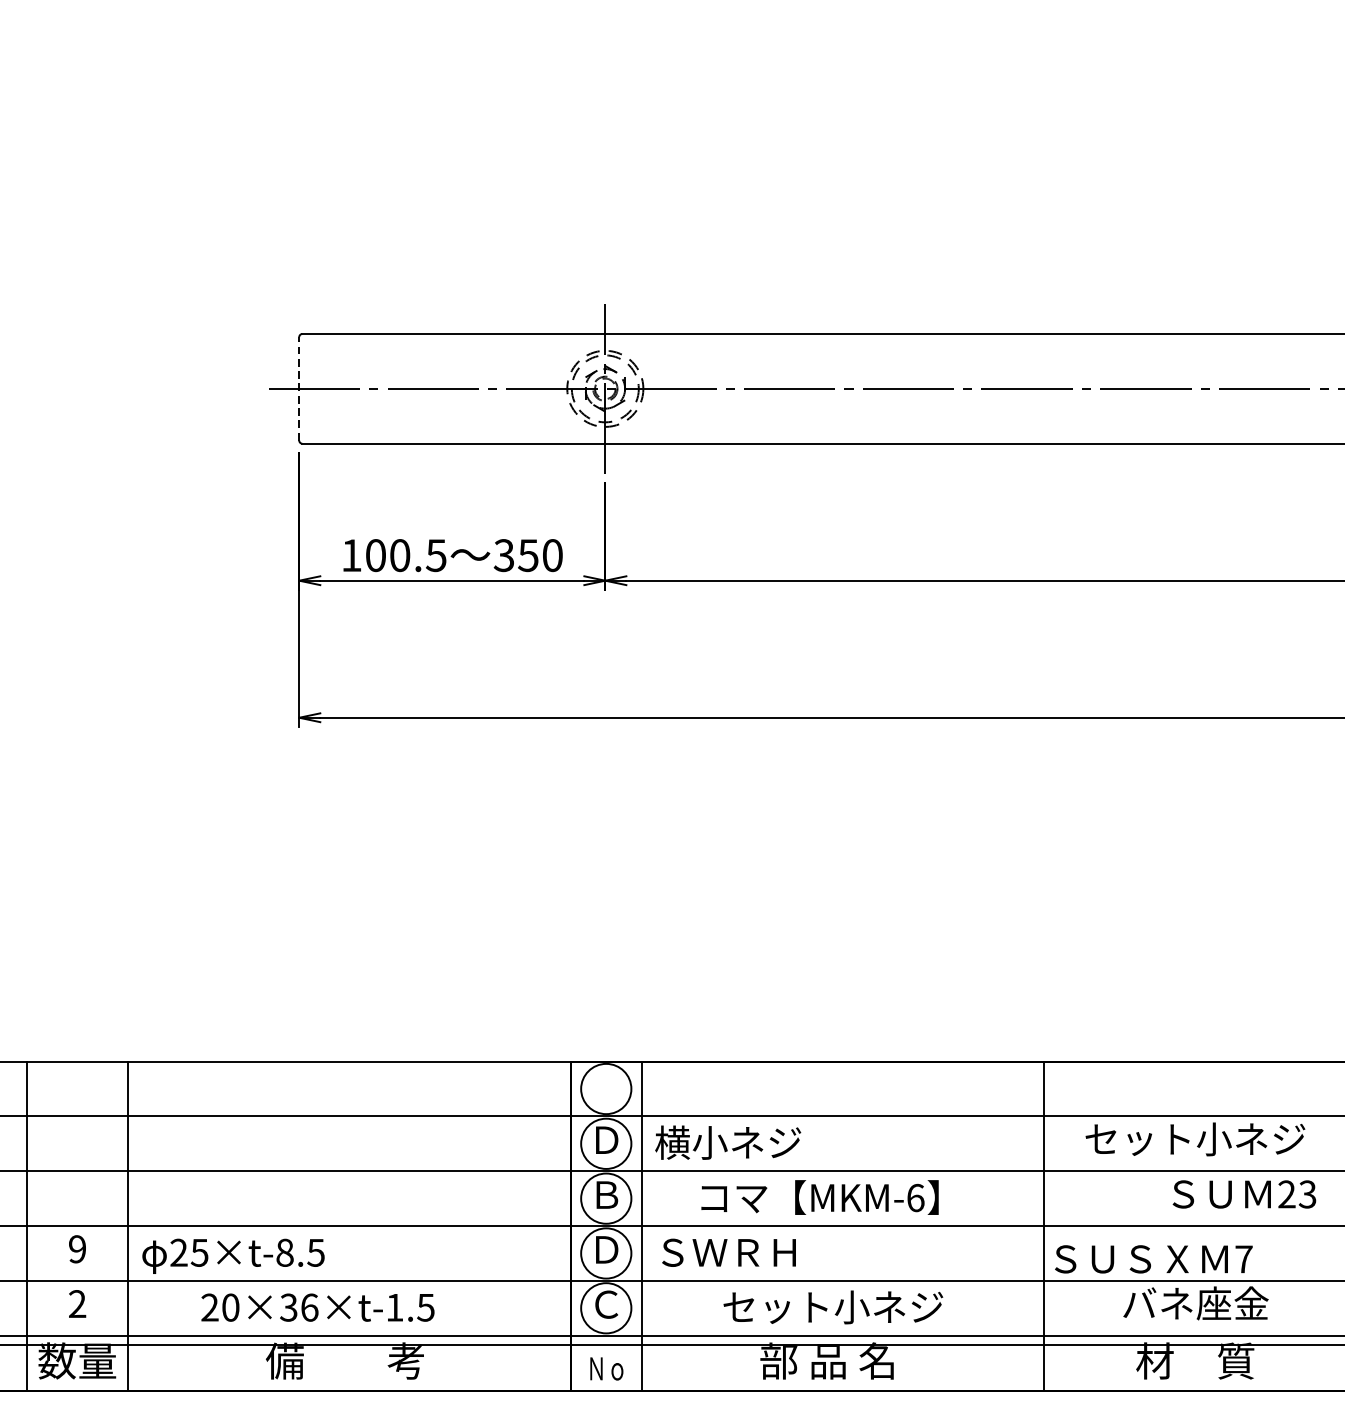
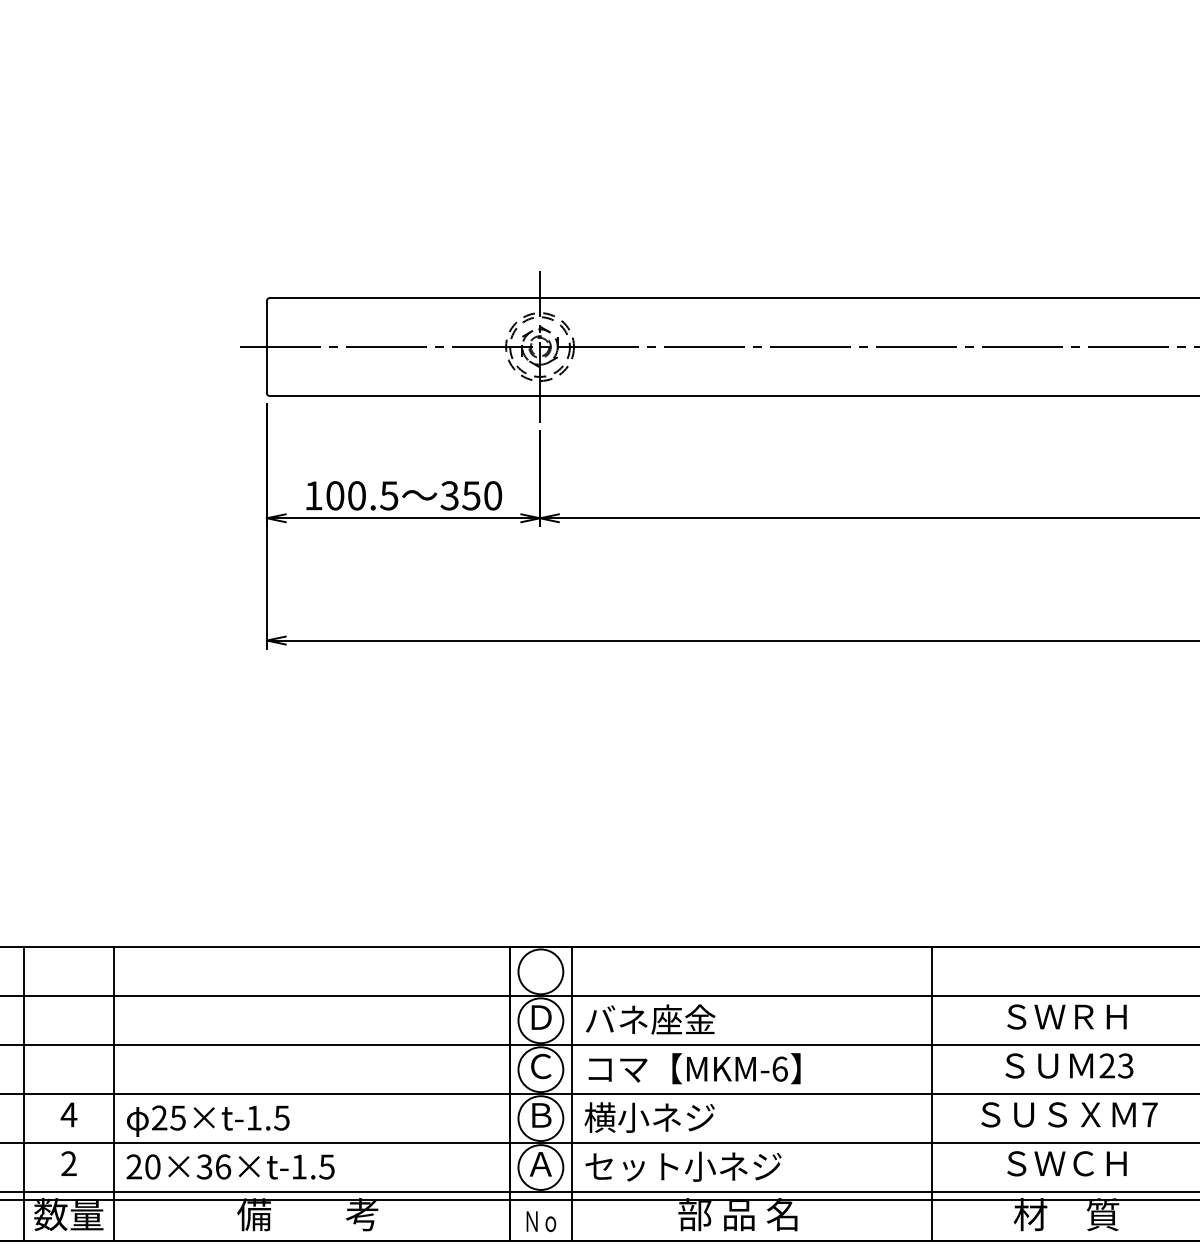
line: (298, 388) -> (266, 346), dashed -> solid
text: (1195, 1139) -> (1066, 1016), セット小ネジ -> ＳＷＲＨ
text: (727, 1142) -> (649, 1019), 横小ネジ -> バネ座金
text: (1244, 1193) -> (1069, 1065), moved
text: (606, 1195) -> (541, 1066), Ｂ -> Ｃ
text: (819, 1197) -> (694, 1068), moved
text: (76, 1248) -> (68, 1114), 9 -> 4
text: (606, 1249) -> (541, 1115), Ｄ -> Ｂ
text: (284, 1252) -> (253, 1117), 25×t-8.5 -> 25×t-1.5
text: (727, 1252) -> (649, 1117), ＳＷＲＨ -> 横小ネジ
text: (1153, 1258) -> (1069, 1114), moved
text: (605, 1303) -> (540, 1163), Ｃ -> Ａ
text: (1195, 1303) -> (1066, 1163), バネ座金 -> ＳＷＣＨ
text: (317, 1307) -> (230, 1166), moved
text: (833, 1307) -> (683, 1166), moved

